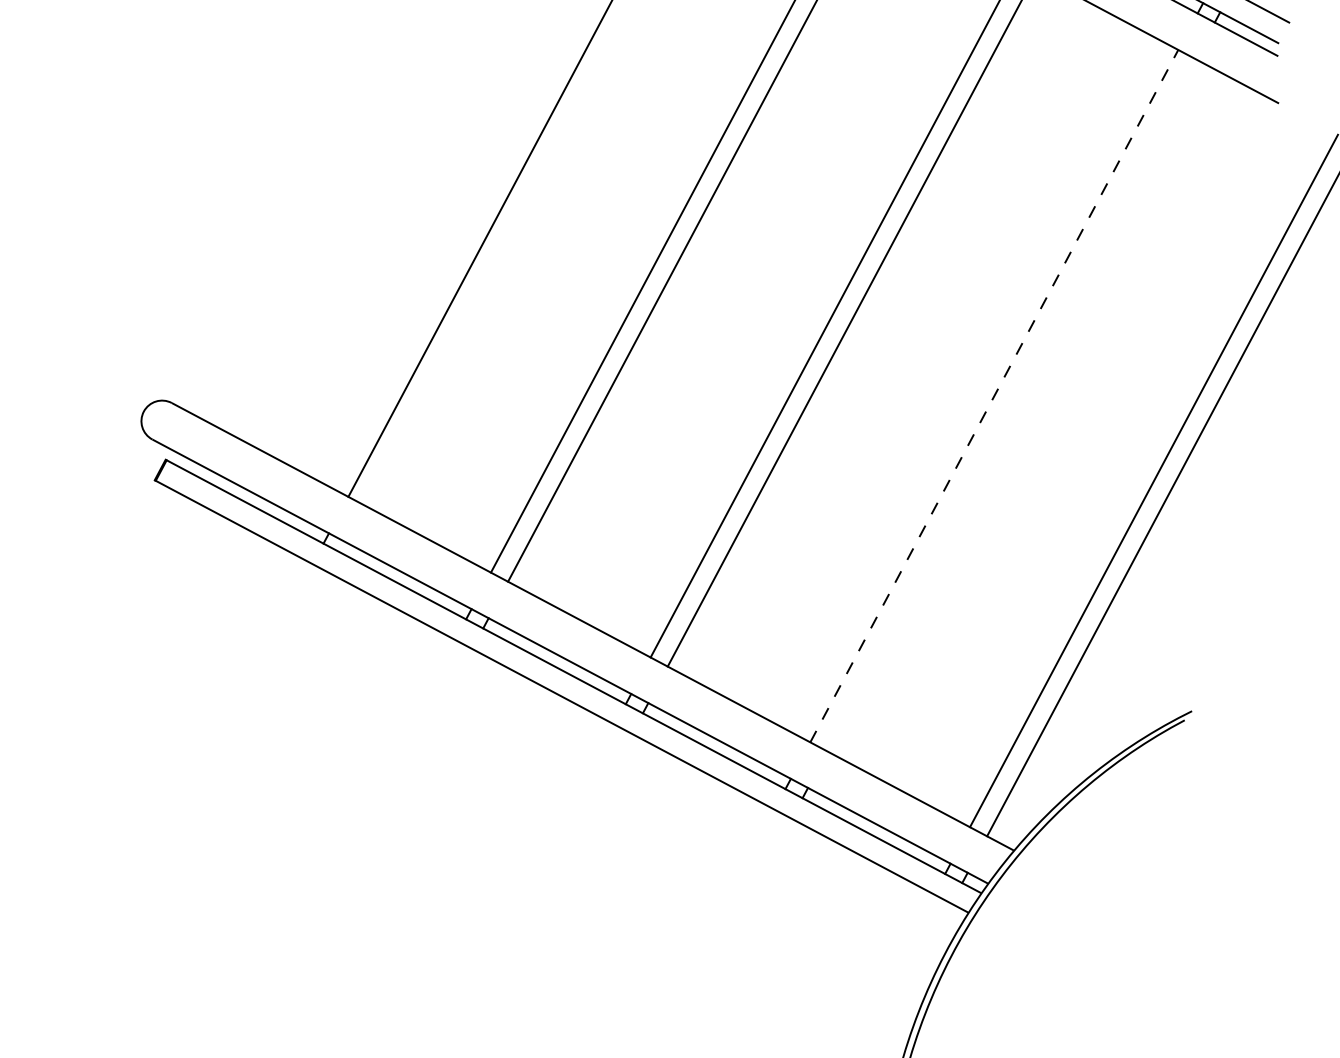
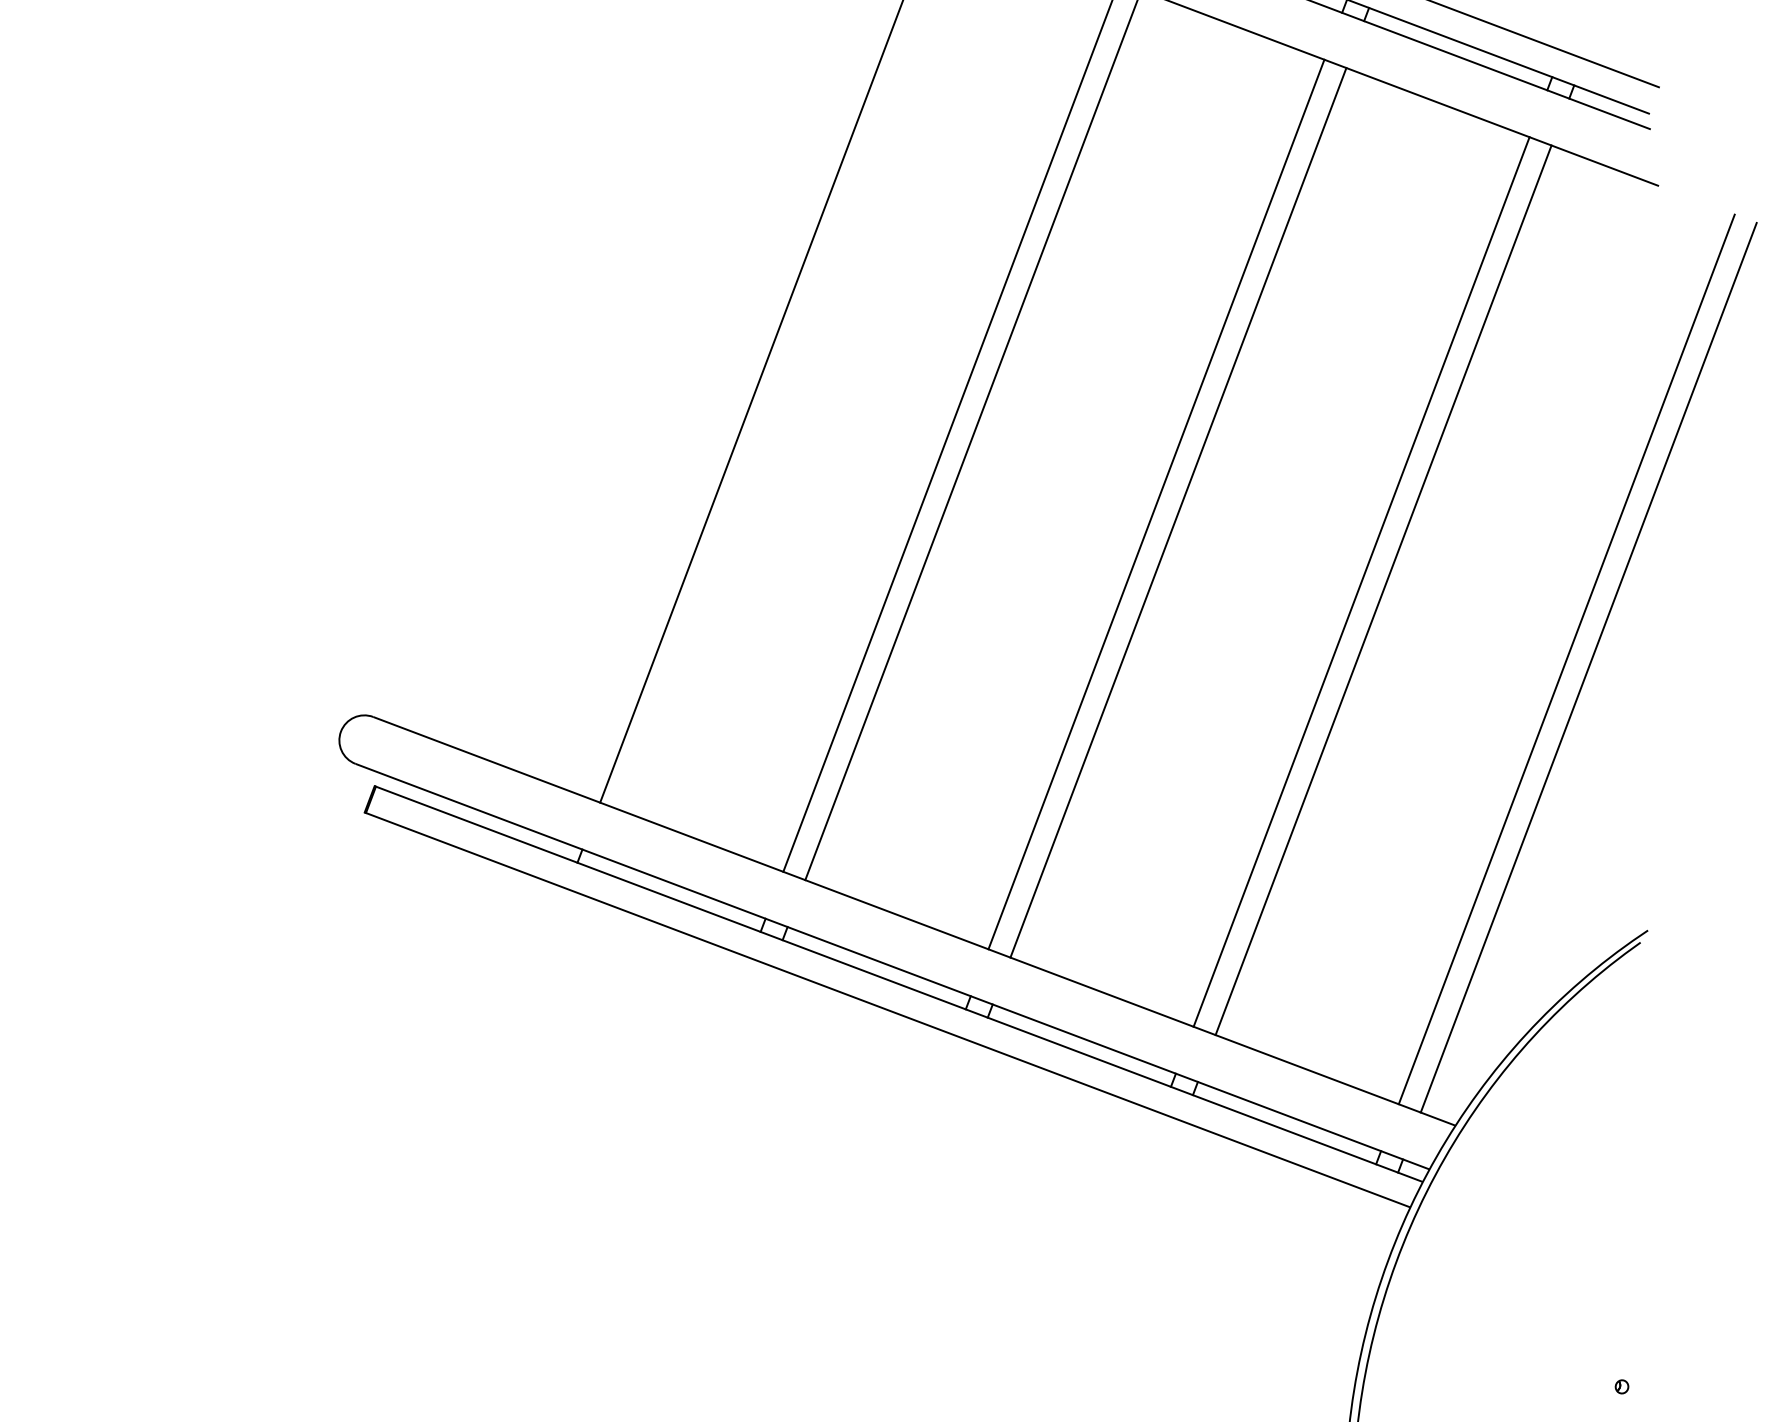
line: (994, 395) -> (1361, 581), dashed -> solid
line: (1011, 405) -> (1383, 590), added

